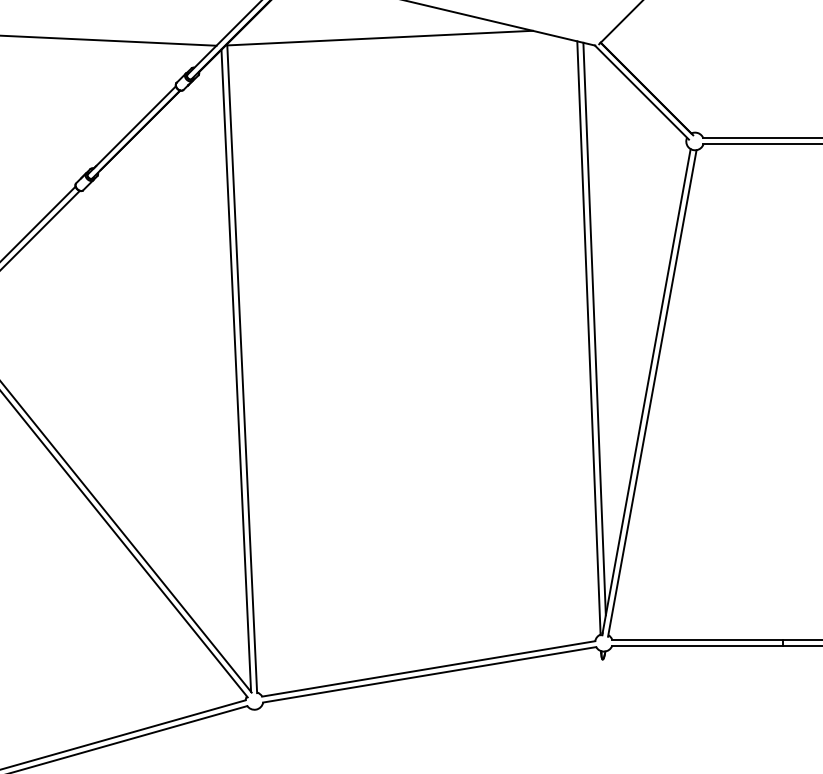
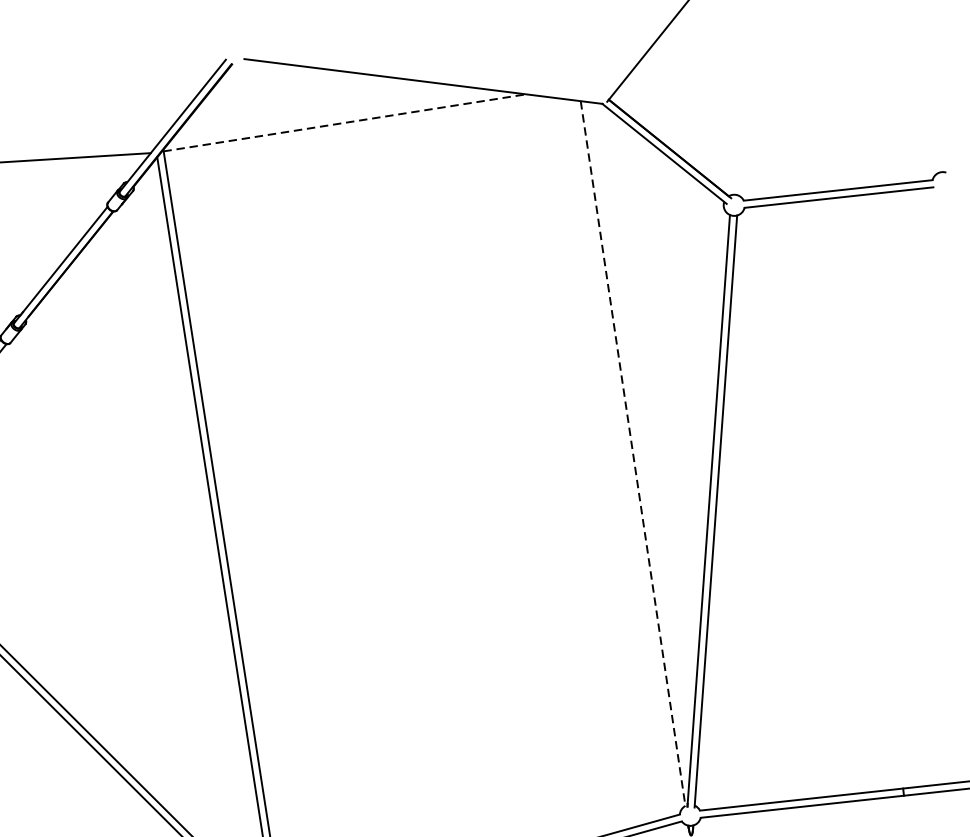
line: (380, 38) -> (345, 123), solid -> dashed
line: (594, 328) -> (638, 441), removed
line: (588, 338) -> (632, 454), solid -> dashed

